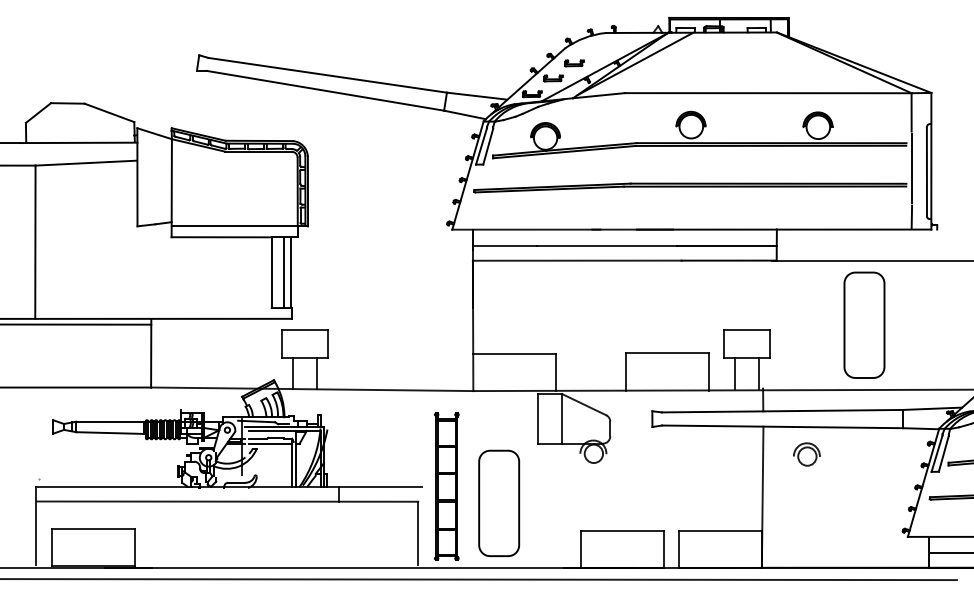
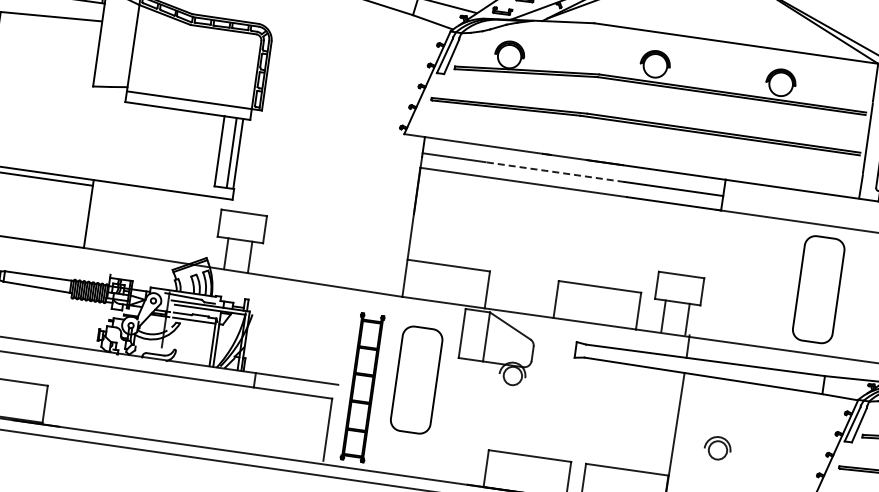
line: (606, 246) -> (554, 172), solid -> dashed
part: (864, 324) -> (818, 288), moved
part: (806, 454) -> (717, 448), moved
part: (499, 502) -> (417, 379), moved

